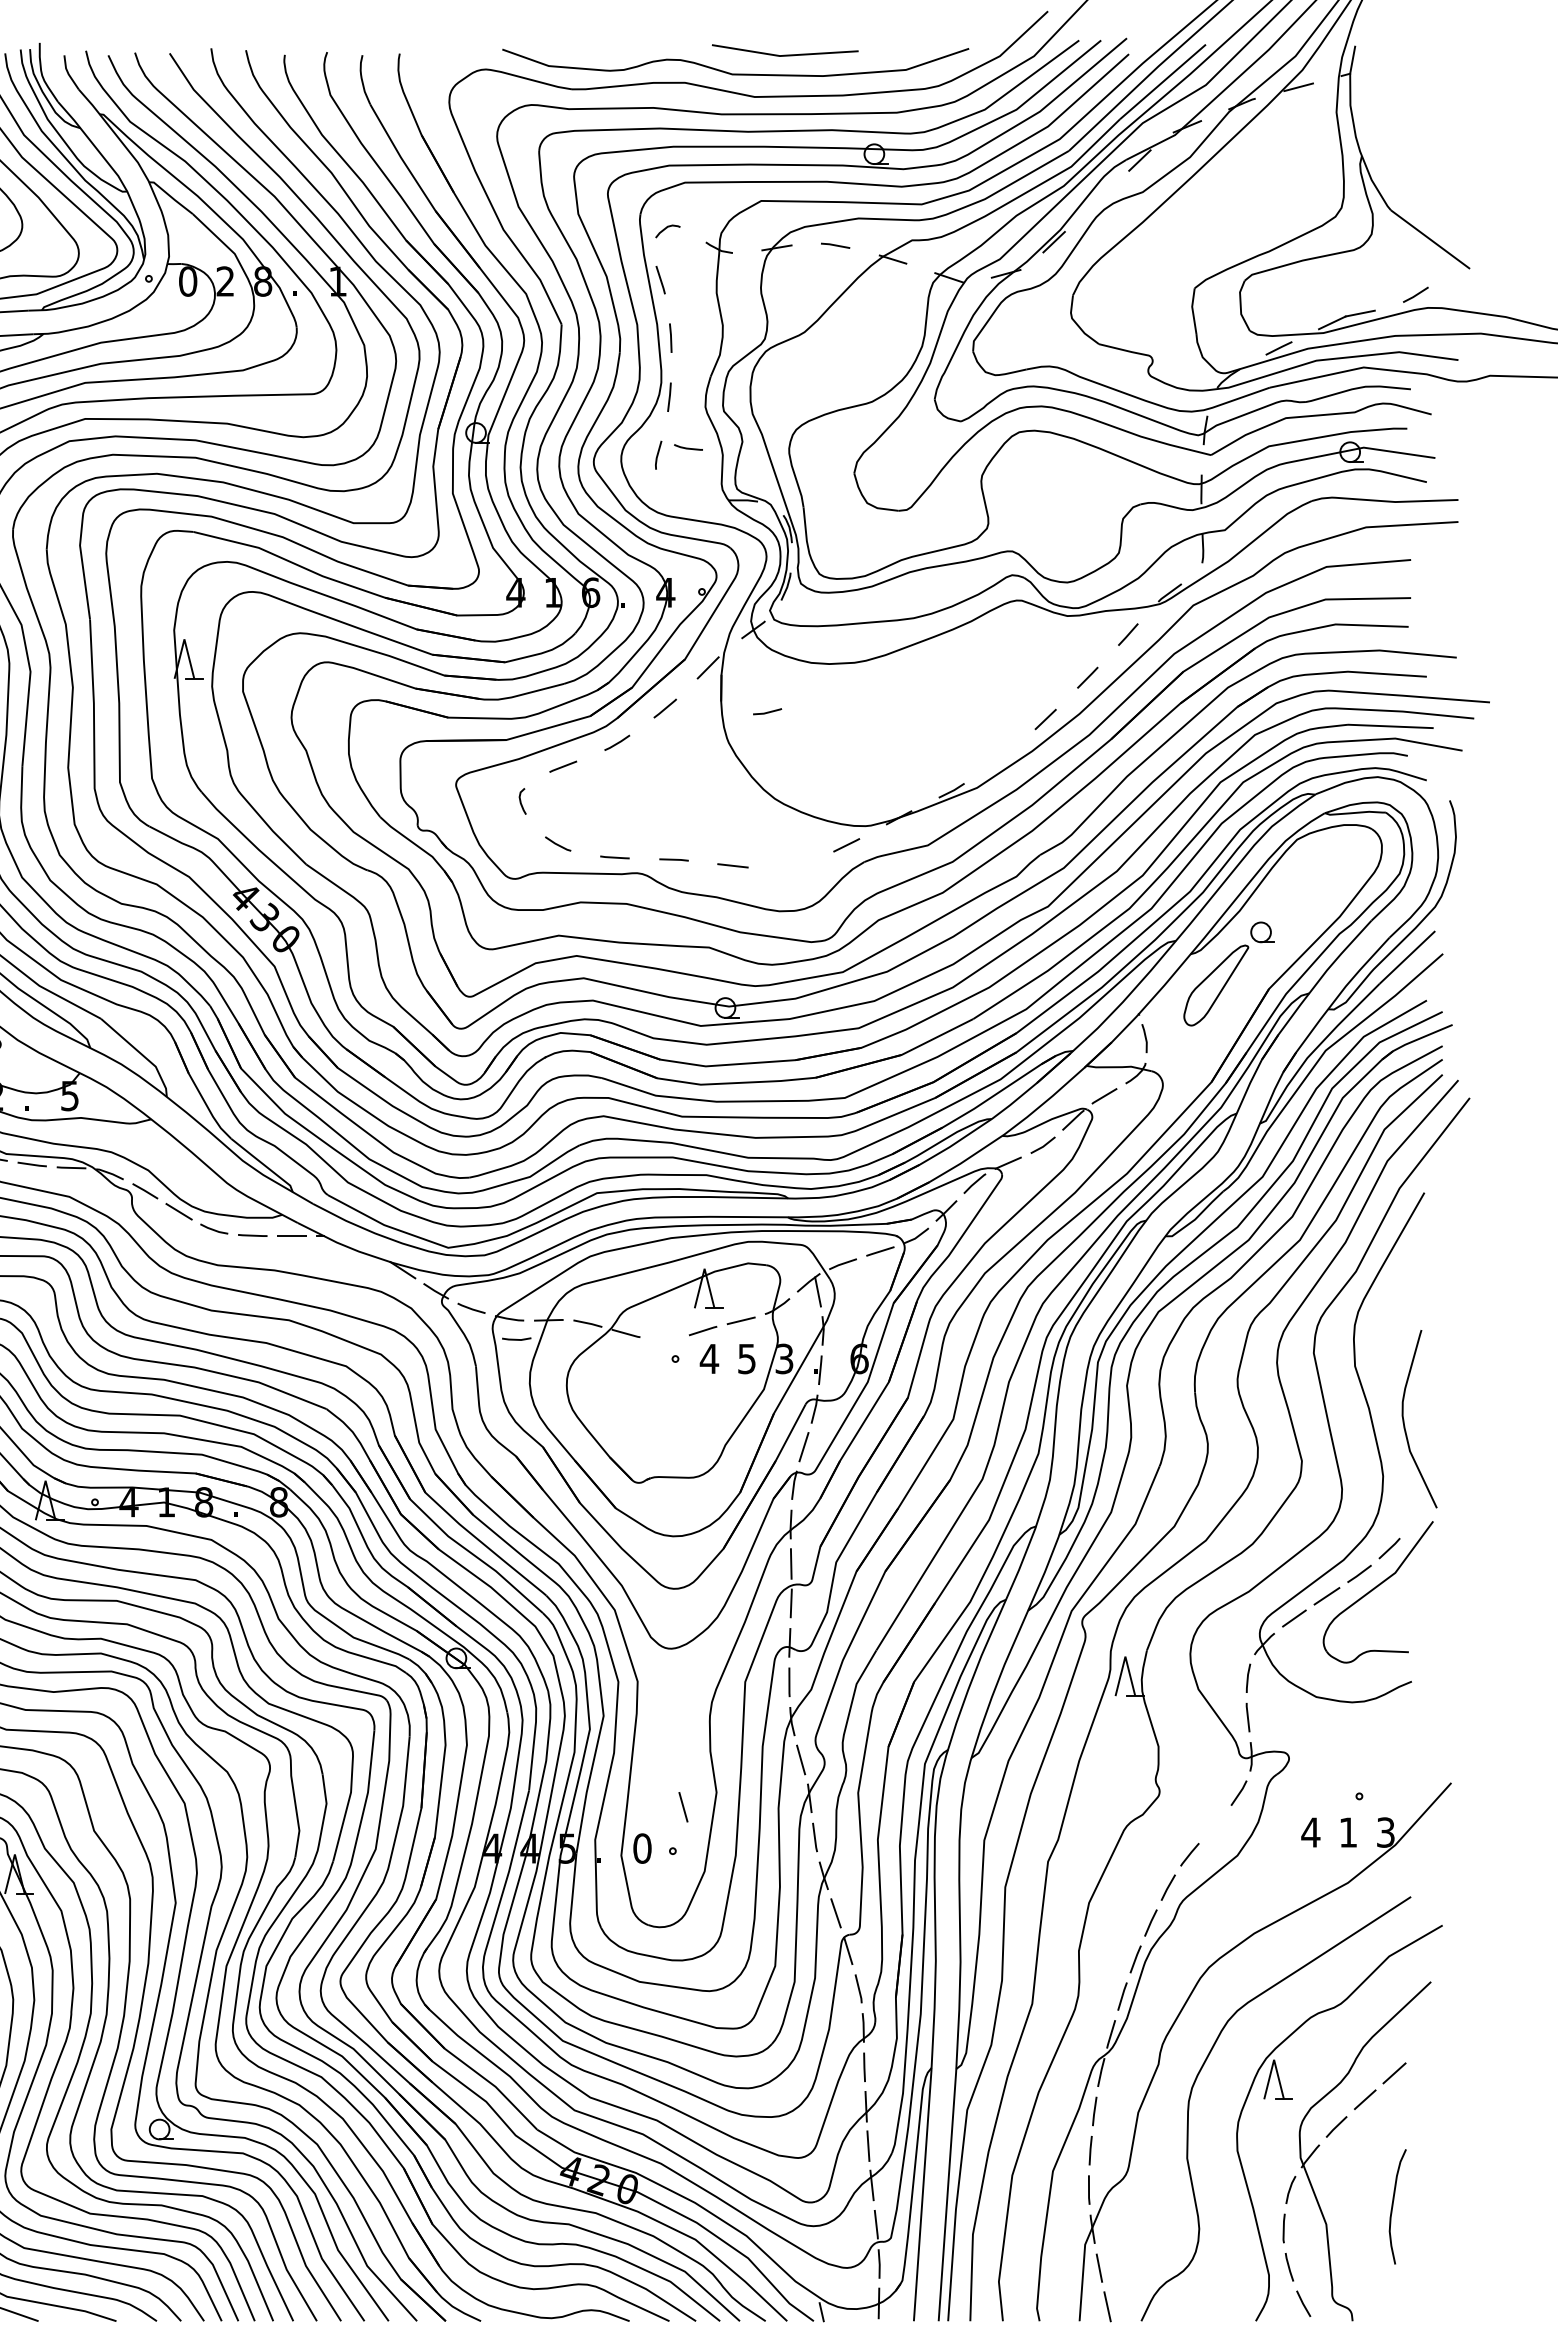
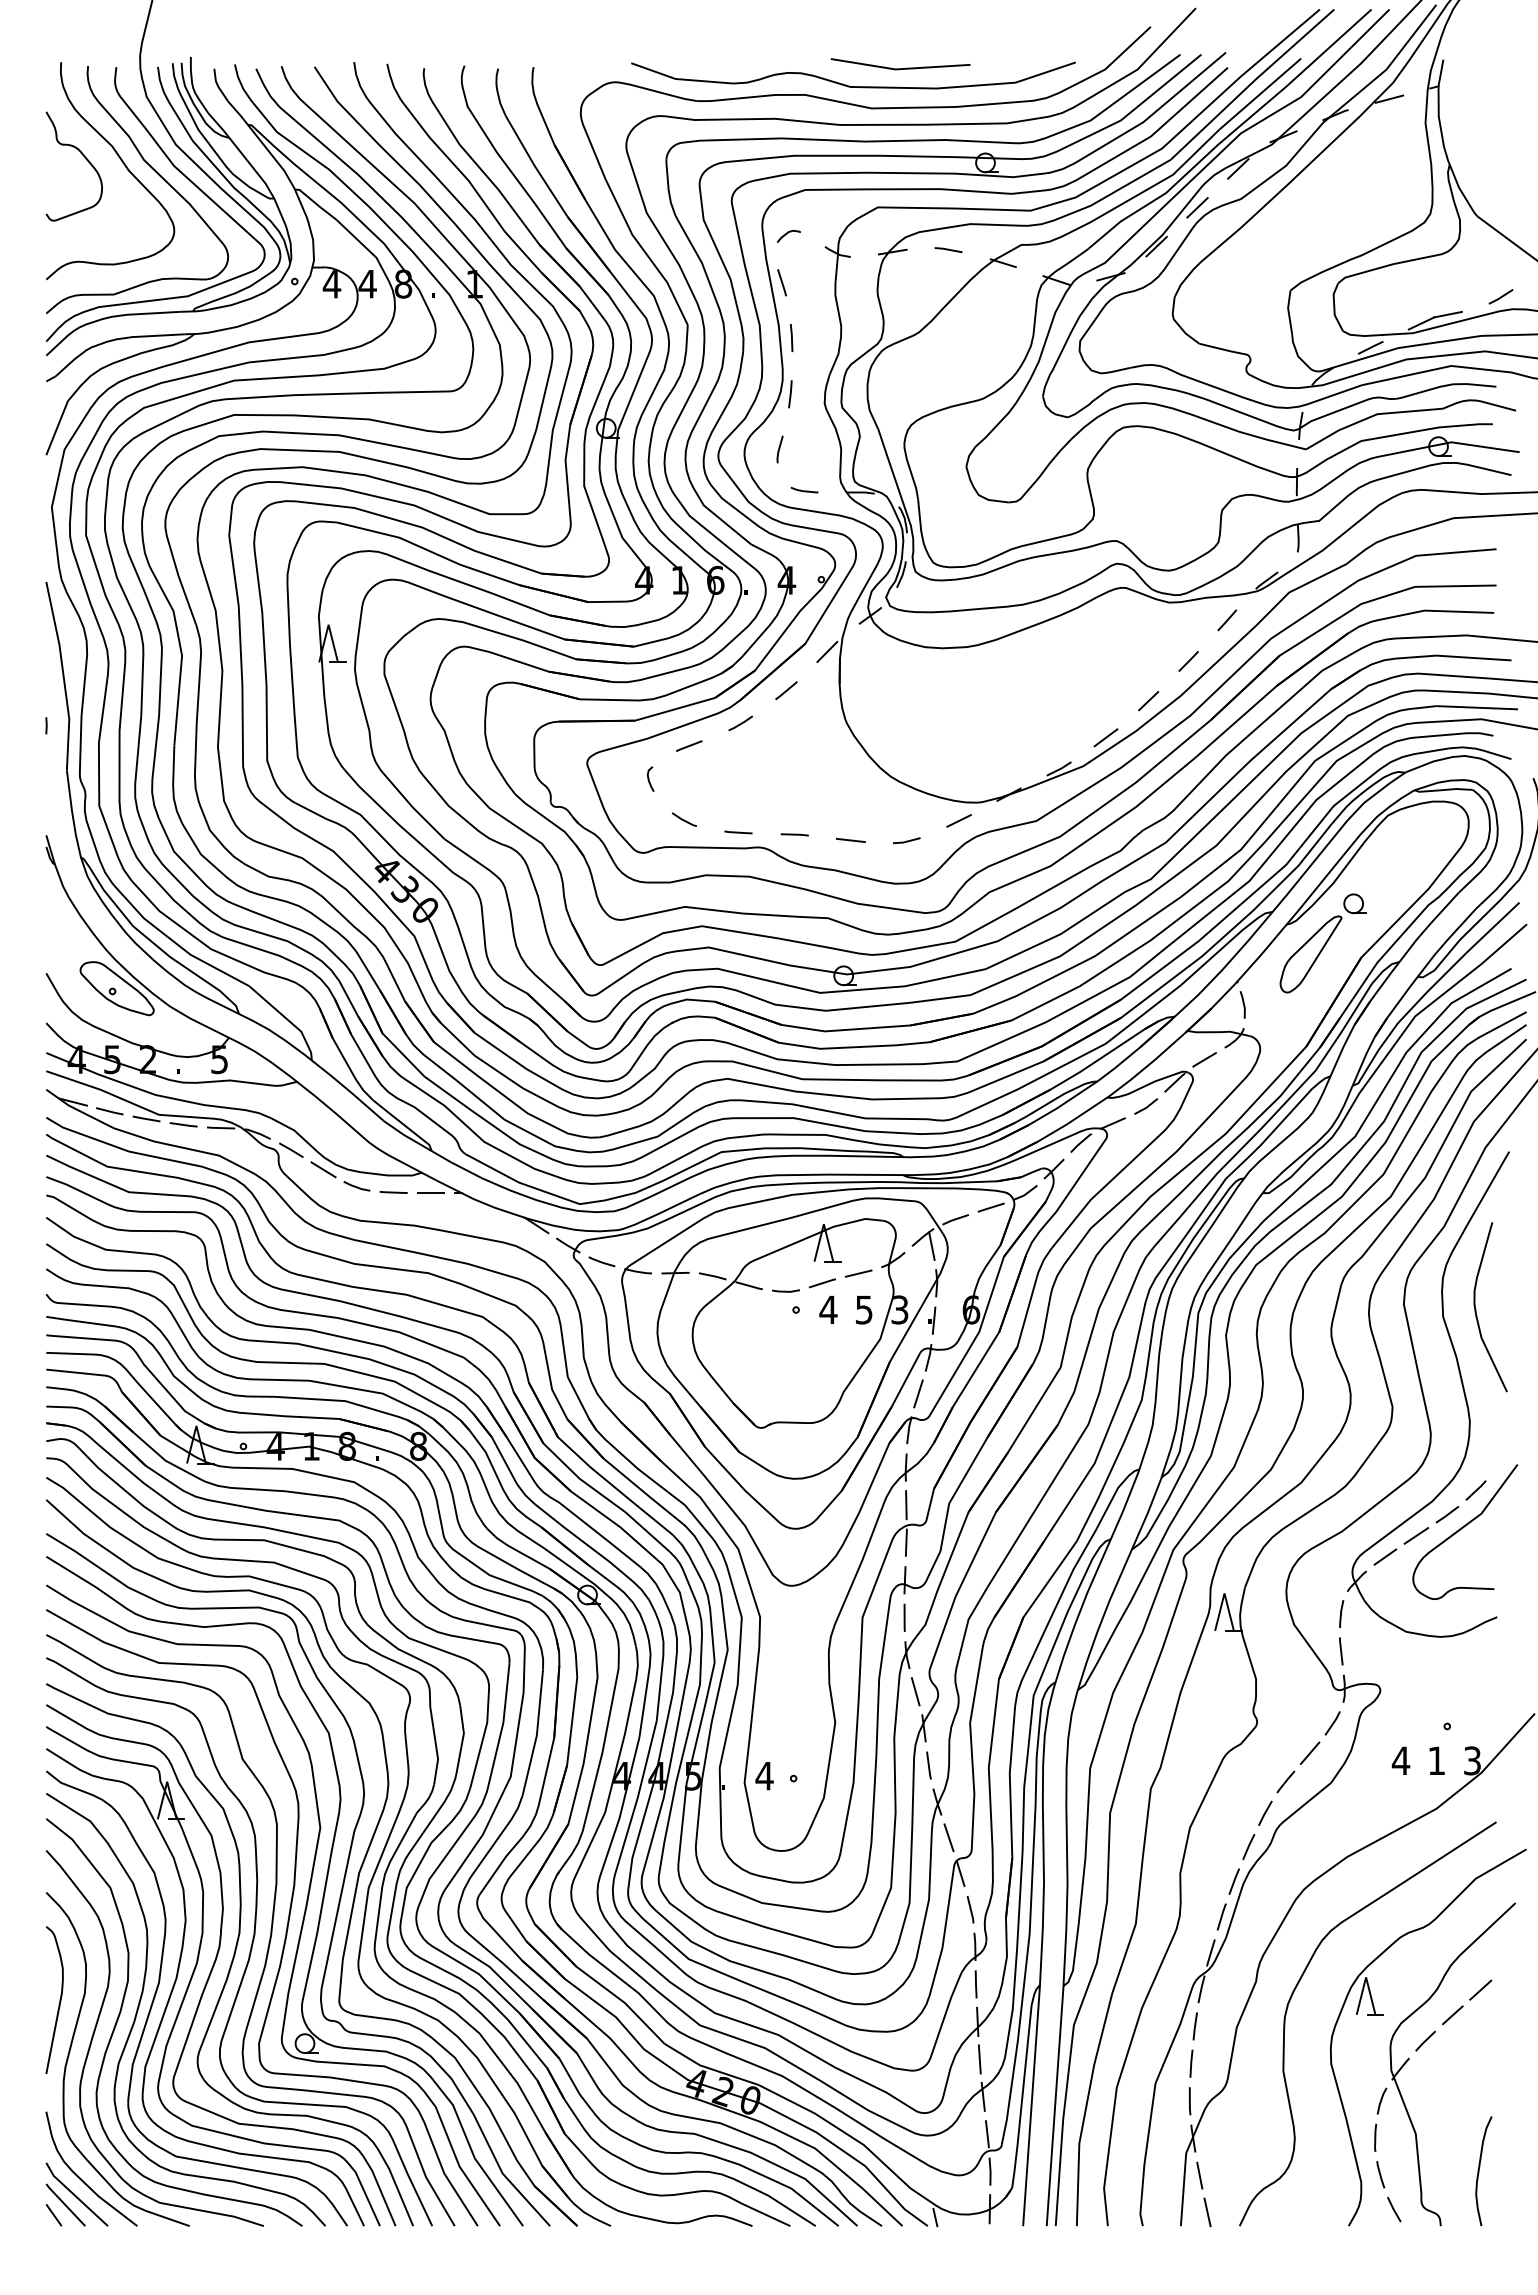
line: (1097, 201) -> (1197, 207), added
text: (187, 280) -> (331, 283), 0 -> 4
text: (225, 280) -> (367, 283), 2 -> 4
curve: (688, 447) -> (804, 490), moved
line: (767, 711) -> (906, 840), moved
line: (1000, 757) -> (1105, 737), added
line: (516, 1338) -> (785, 1290), moved
curve: (1404, 1421) -> (1476, 1309), moved
line: (683, 1806) -> (803, 1736), removed
line: (1214, 1823) -> (1309, 1752), added
text: (642, 1847) -> (764, 1775), 0 -> 4
curve: (1393, 2207) -> (1479, 2171), moved

